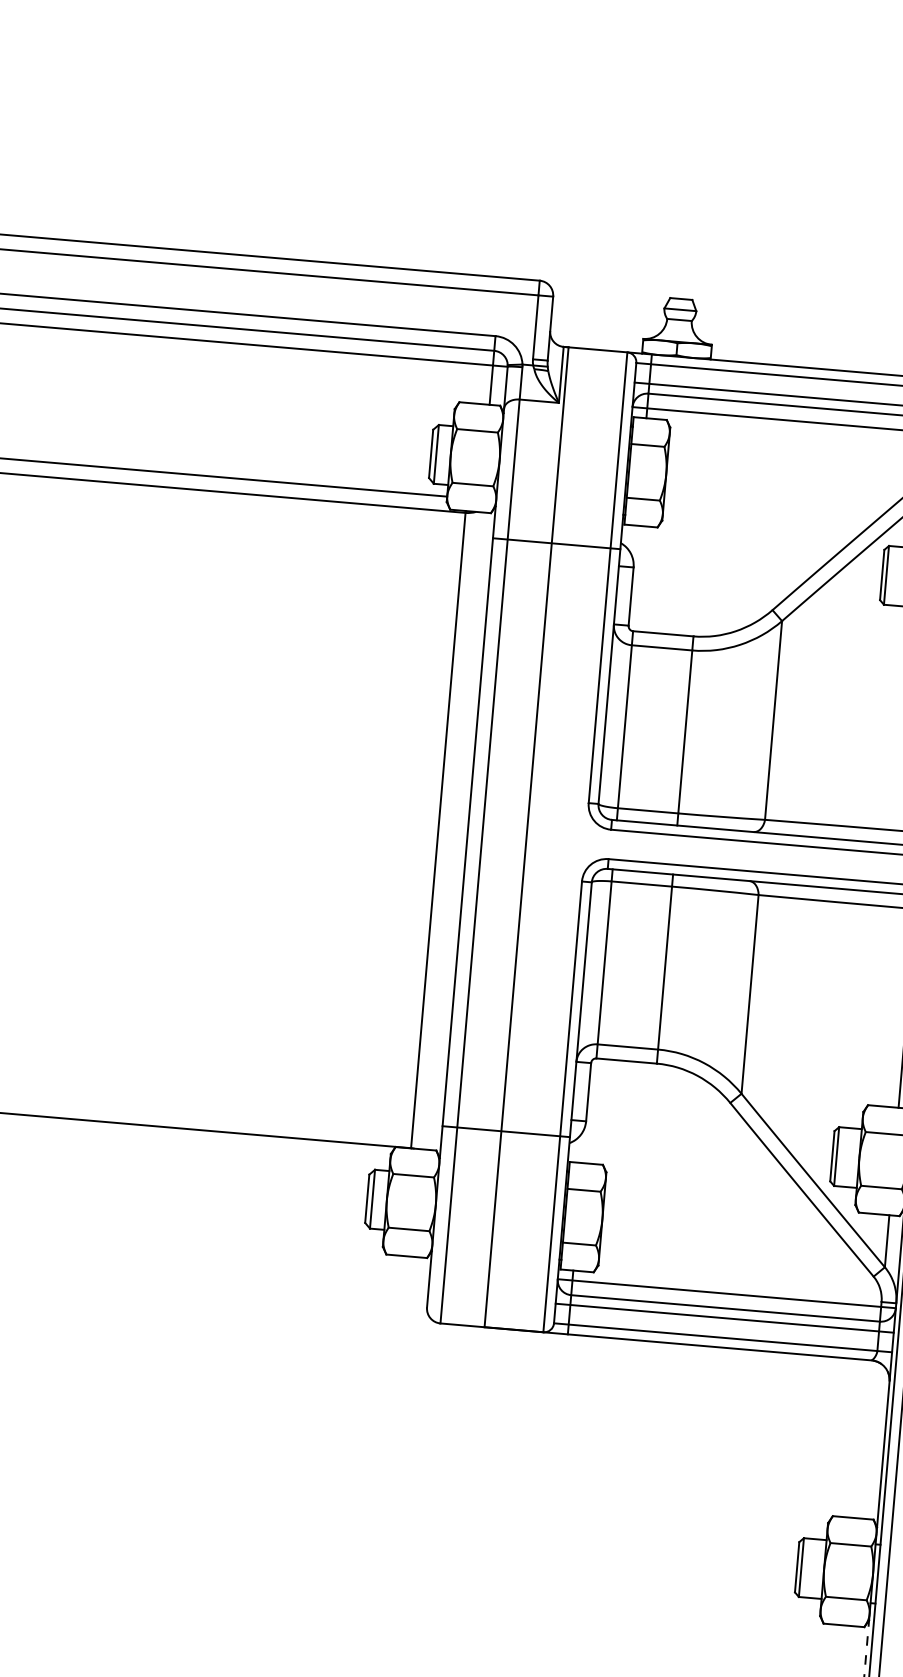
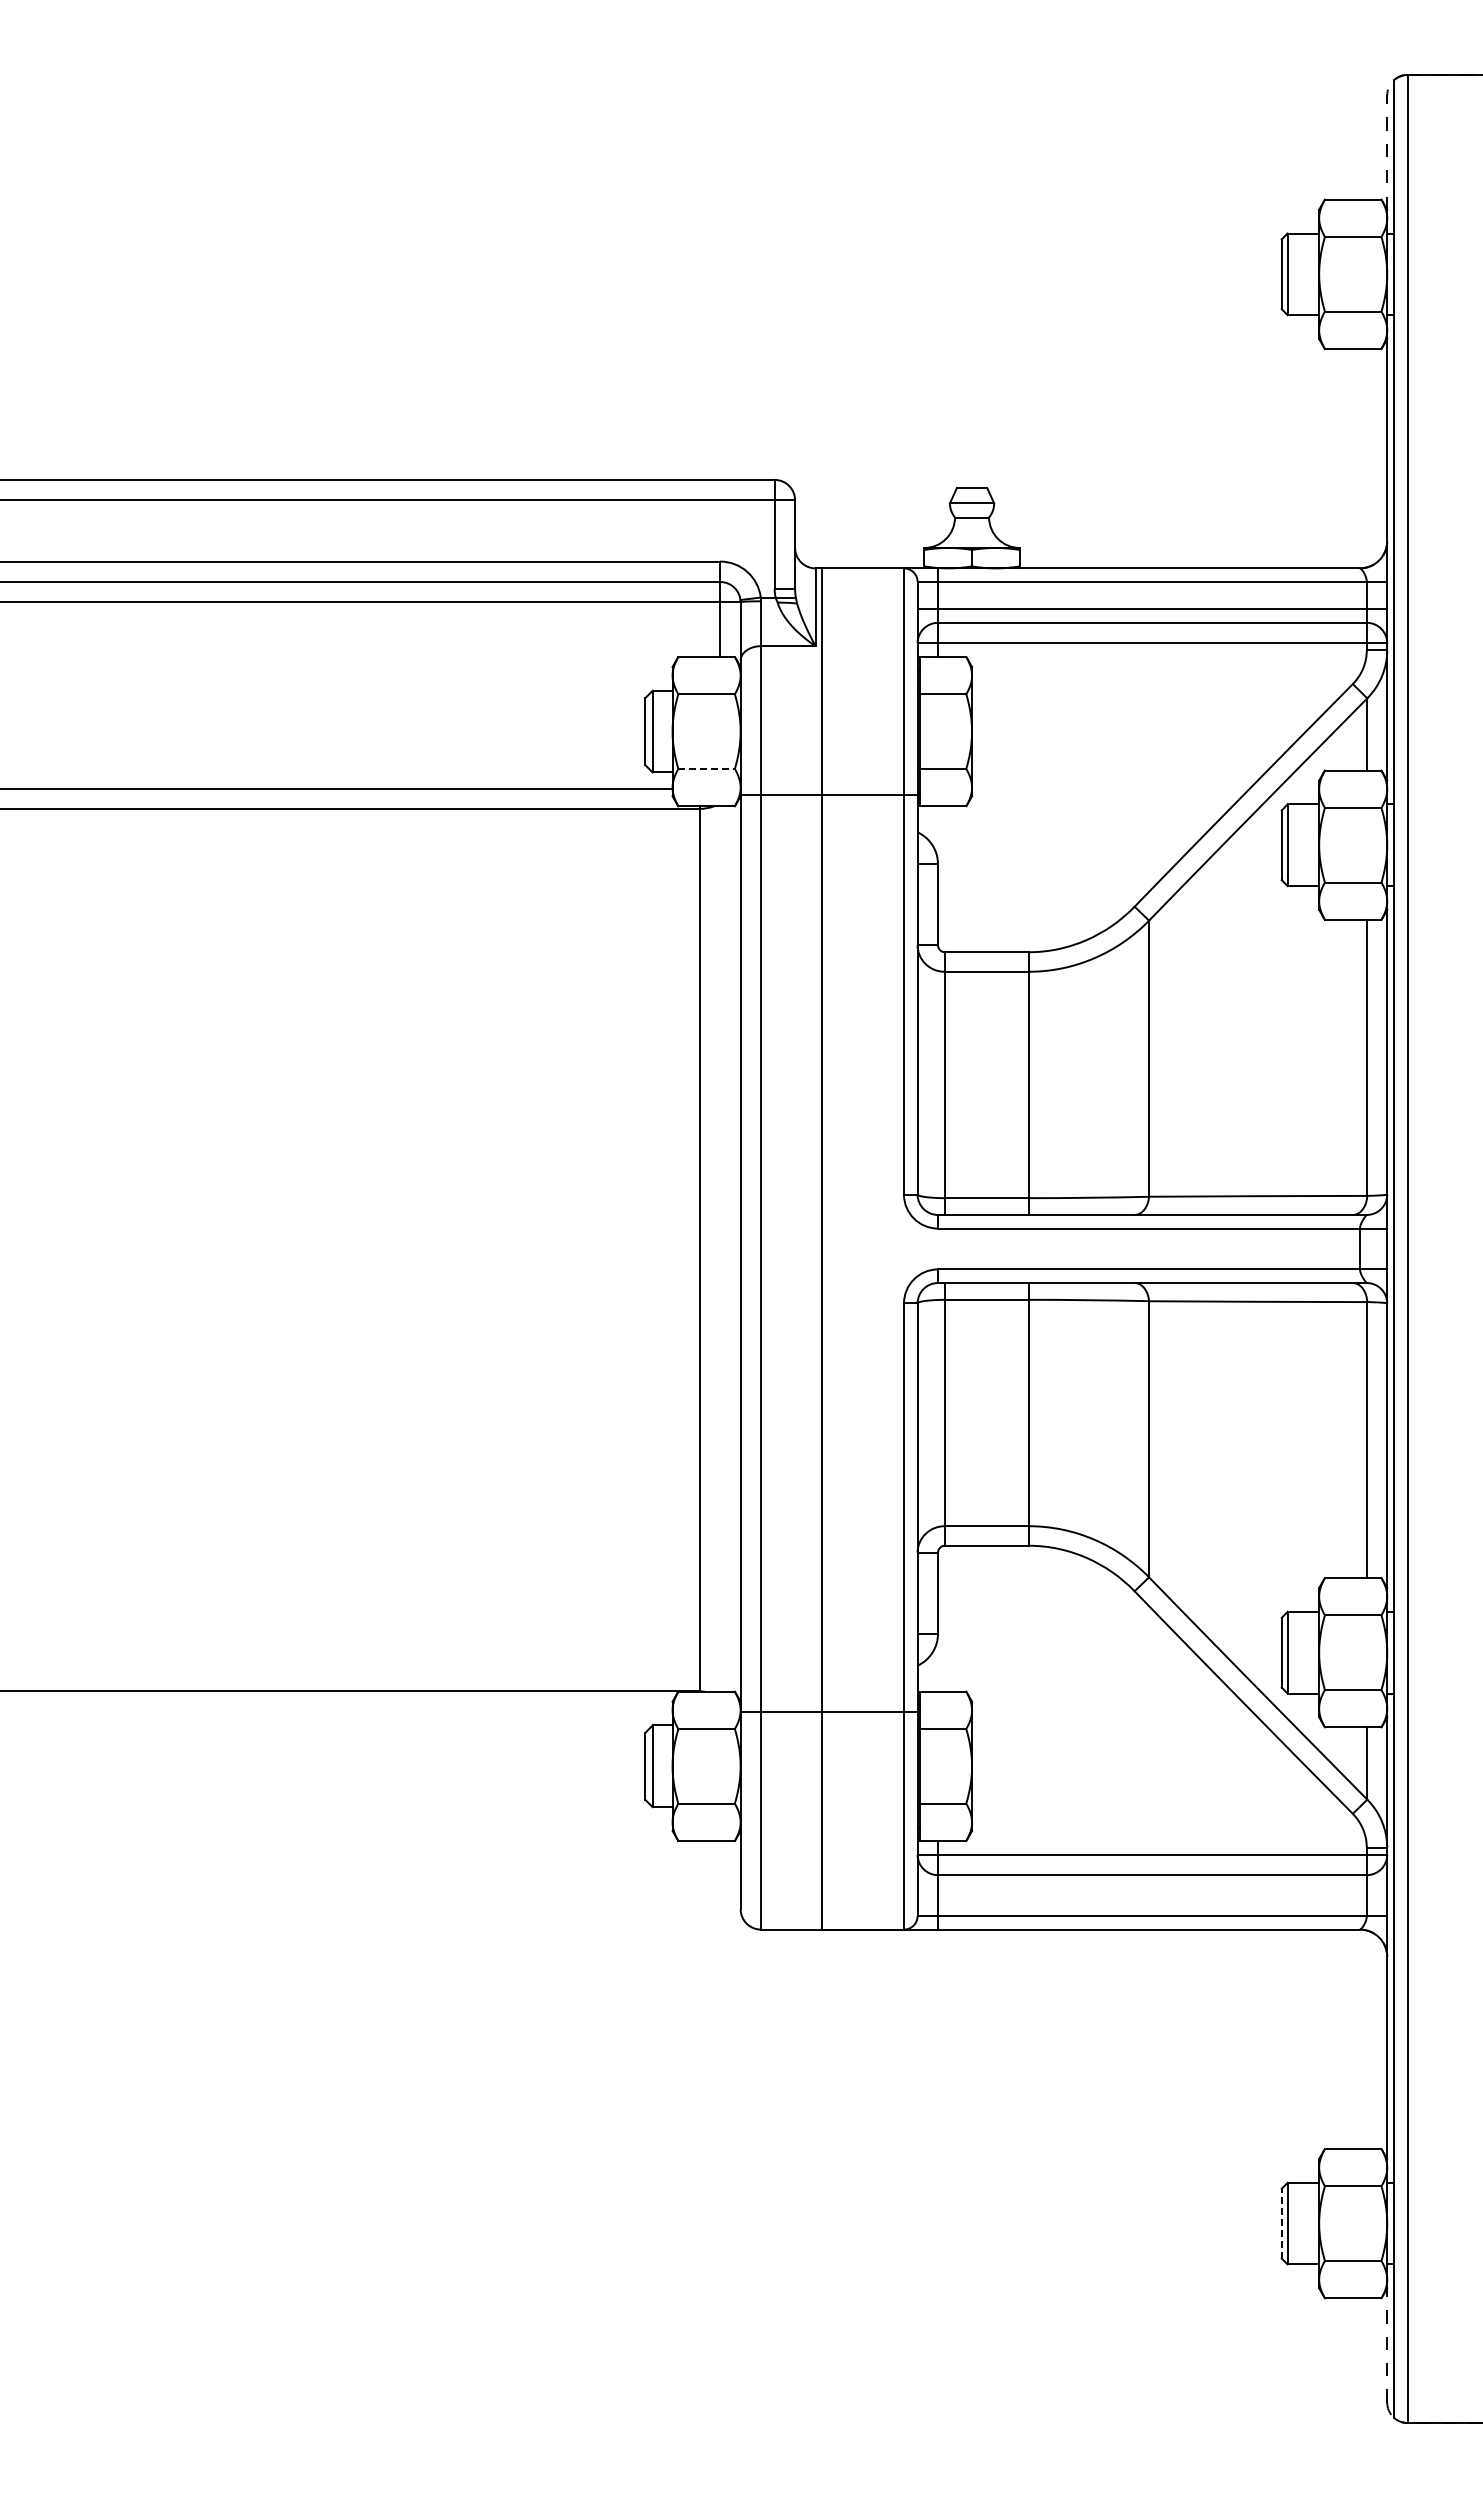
line: (473, 484) -> (707, 768), solid -> dashed
line: (556, 543) -> (828, 794), moved
line: (505, 1131) -> (828, 1712), moved
line: (724, 1318) -> (1152, 1888), removed
line: (796, 1567) -> (1281, 2223), solid -> dashed

